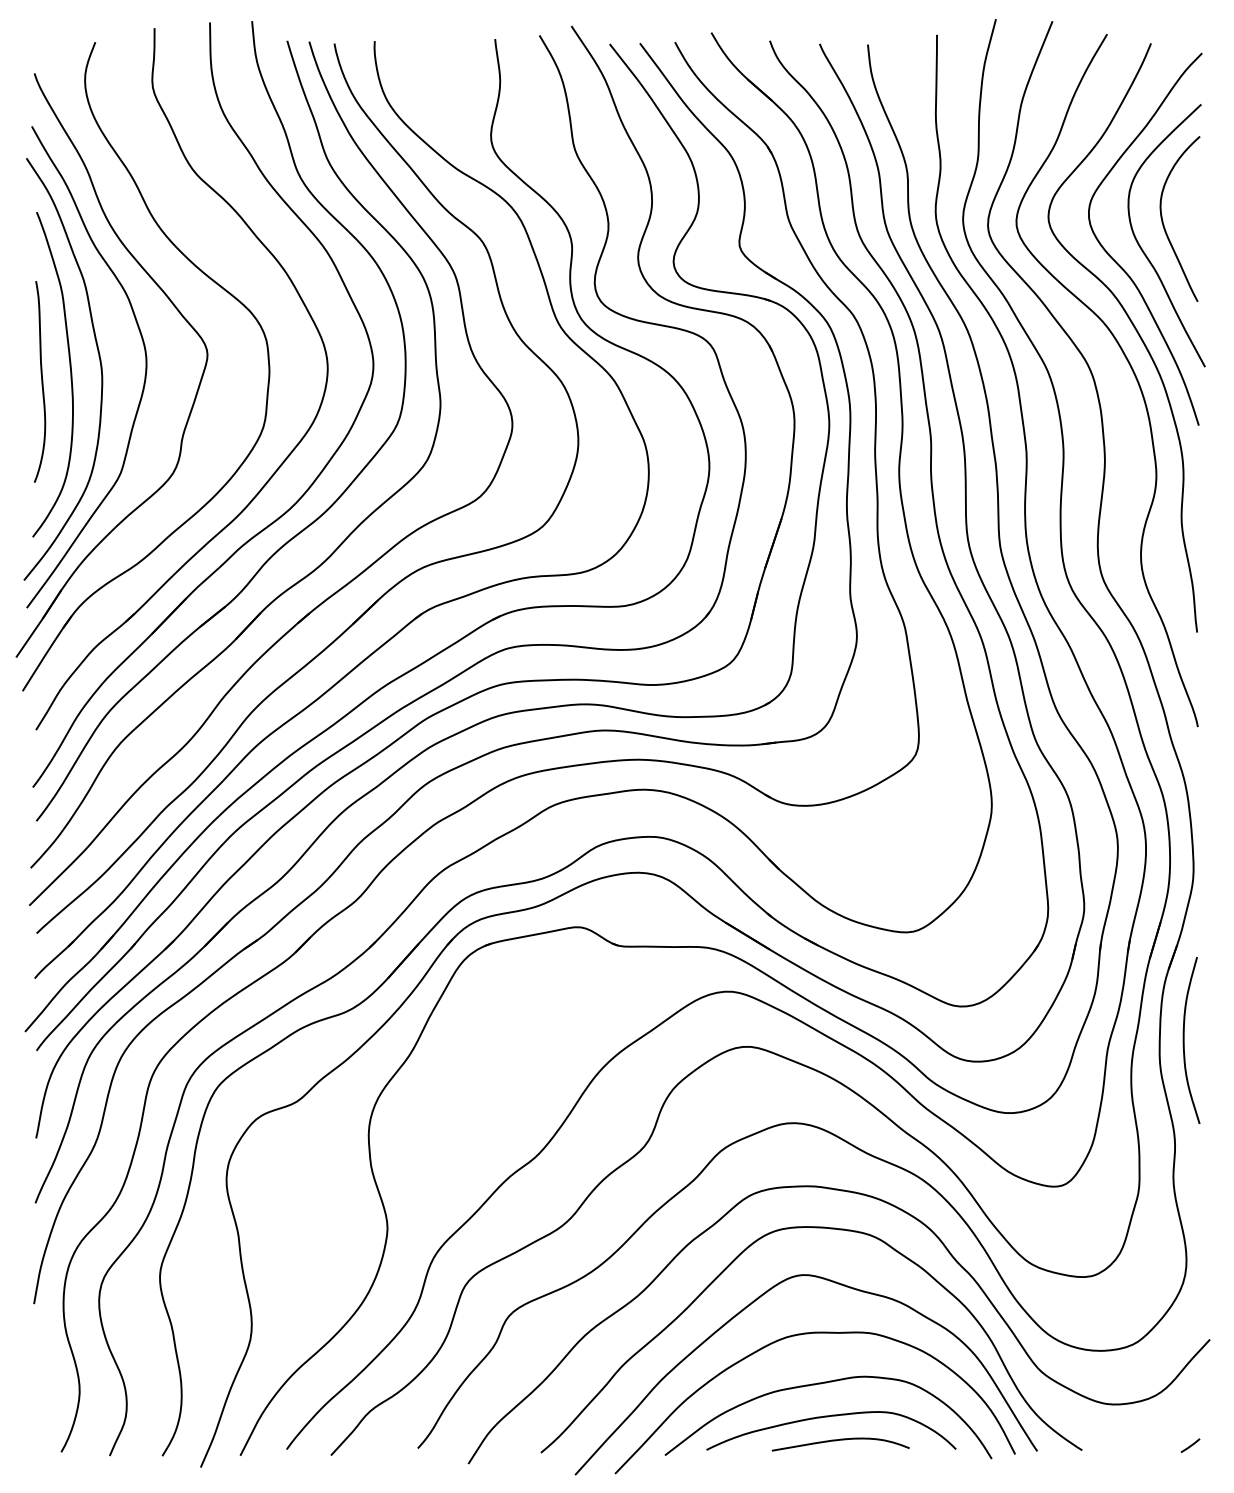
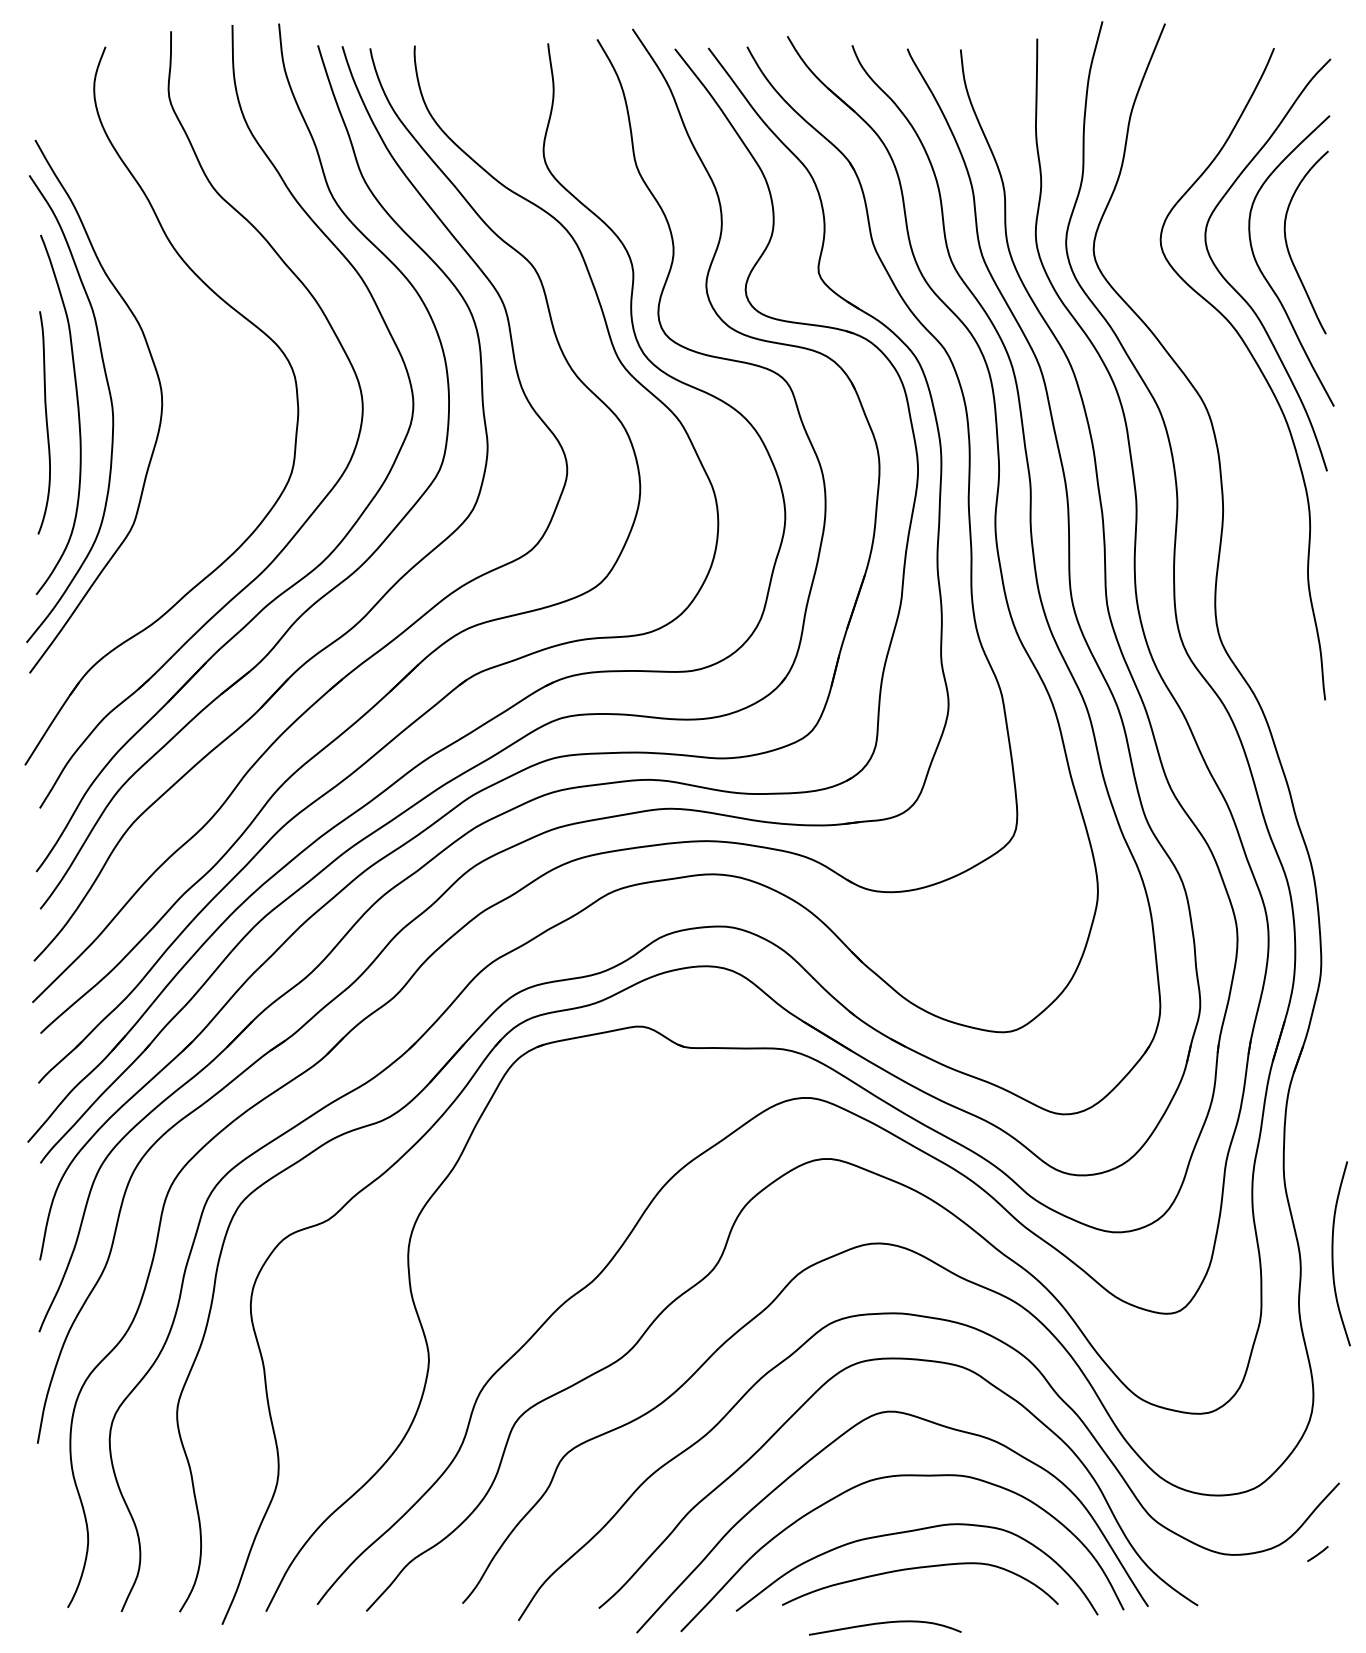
part: (177, 311) -> (196, 344), removed
curve: (1132, 372) -> (1253, 412), removed
curve: (1184, 1040) -> (1333, 1253), moved
curve: (840, 1440) -> (885, 1623), moved
line: (1190, 1445) -> (1317, 1553), moved

